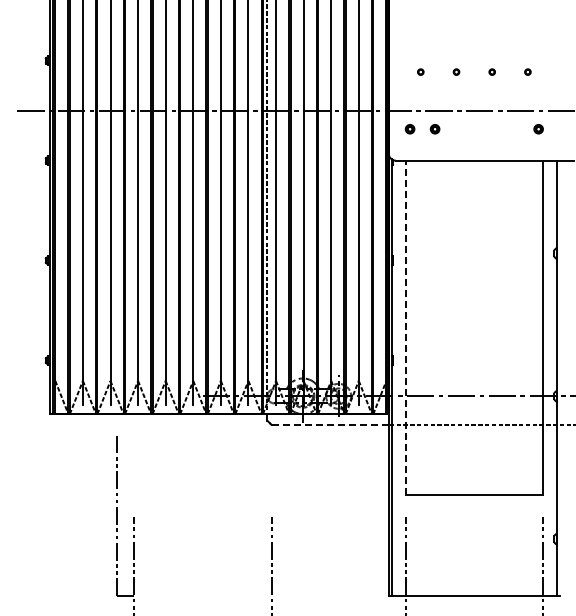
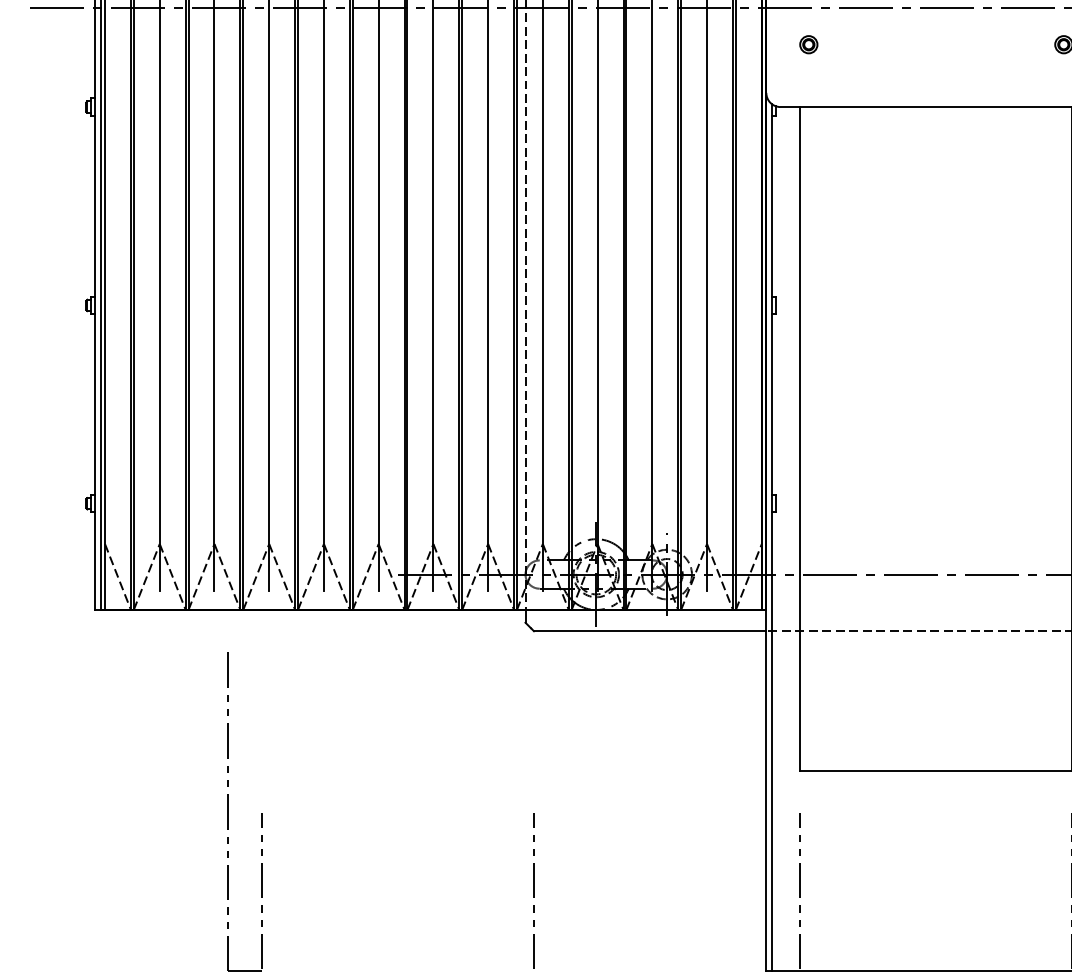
part: (434, 129) -> (857, 45), removed
line: (405, 327) -> (799, 438), dashed -> solid
line: (330, 424) -> (650, 630), dashed -> solid

